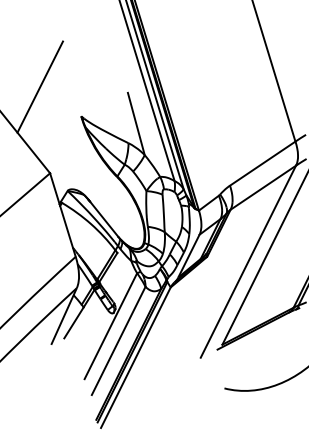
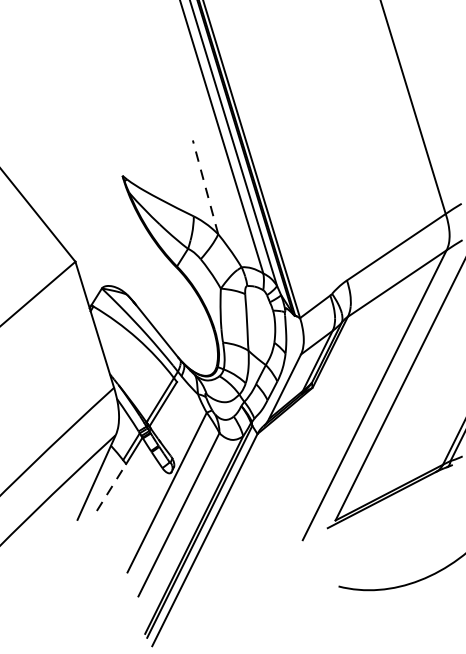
line: (40, 86) -> (60, 130), removed
line: (136, 123) -> (205, 186), solid -> dashed
line: (74, 322) -> (112, 486), solid -> dashed

